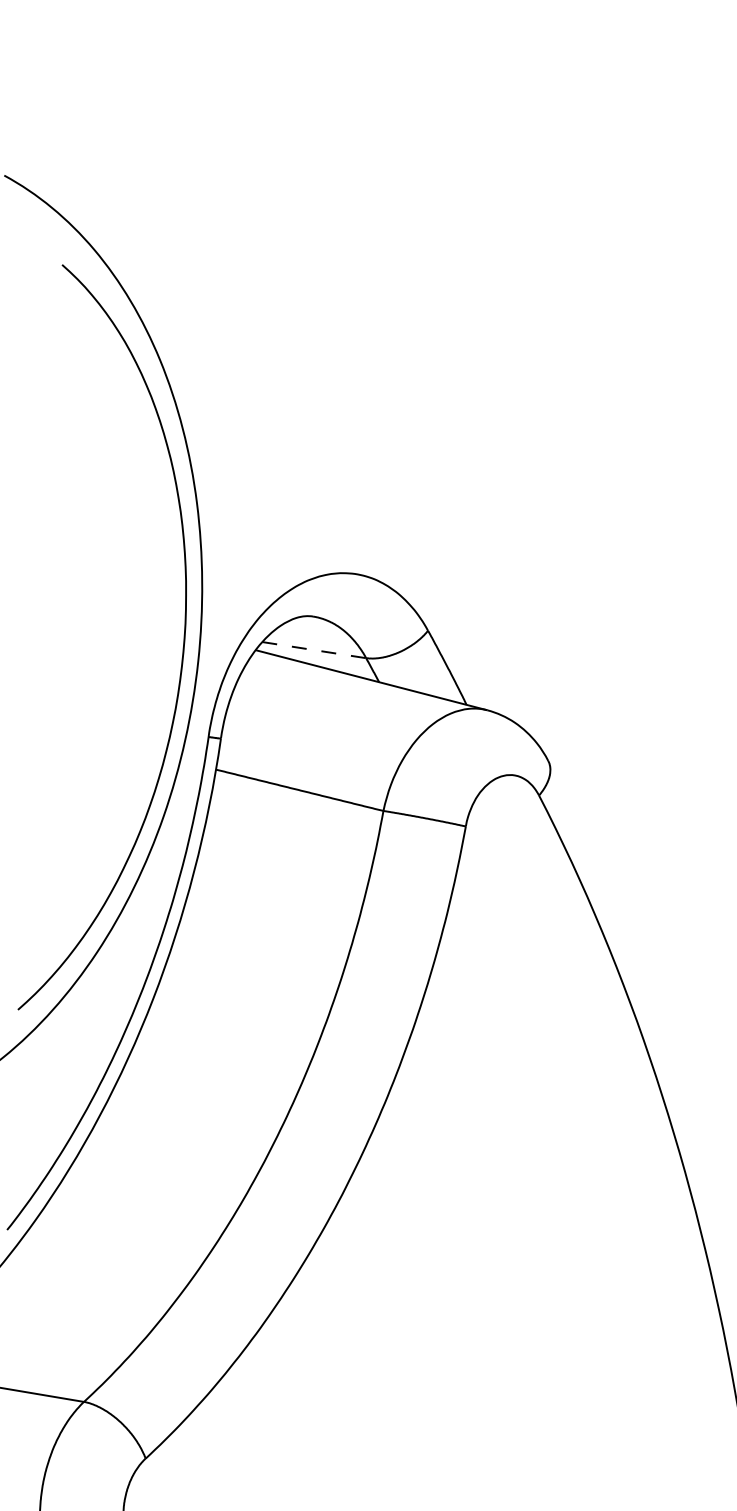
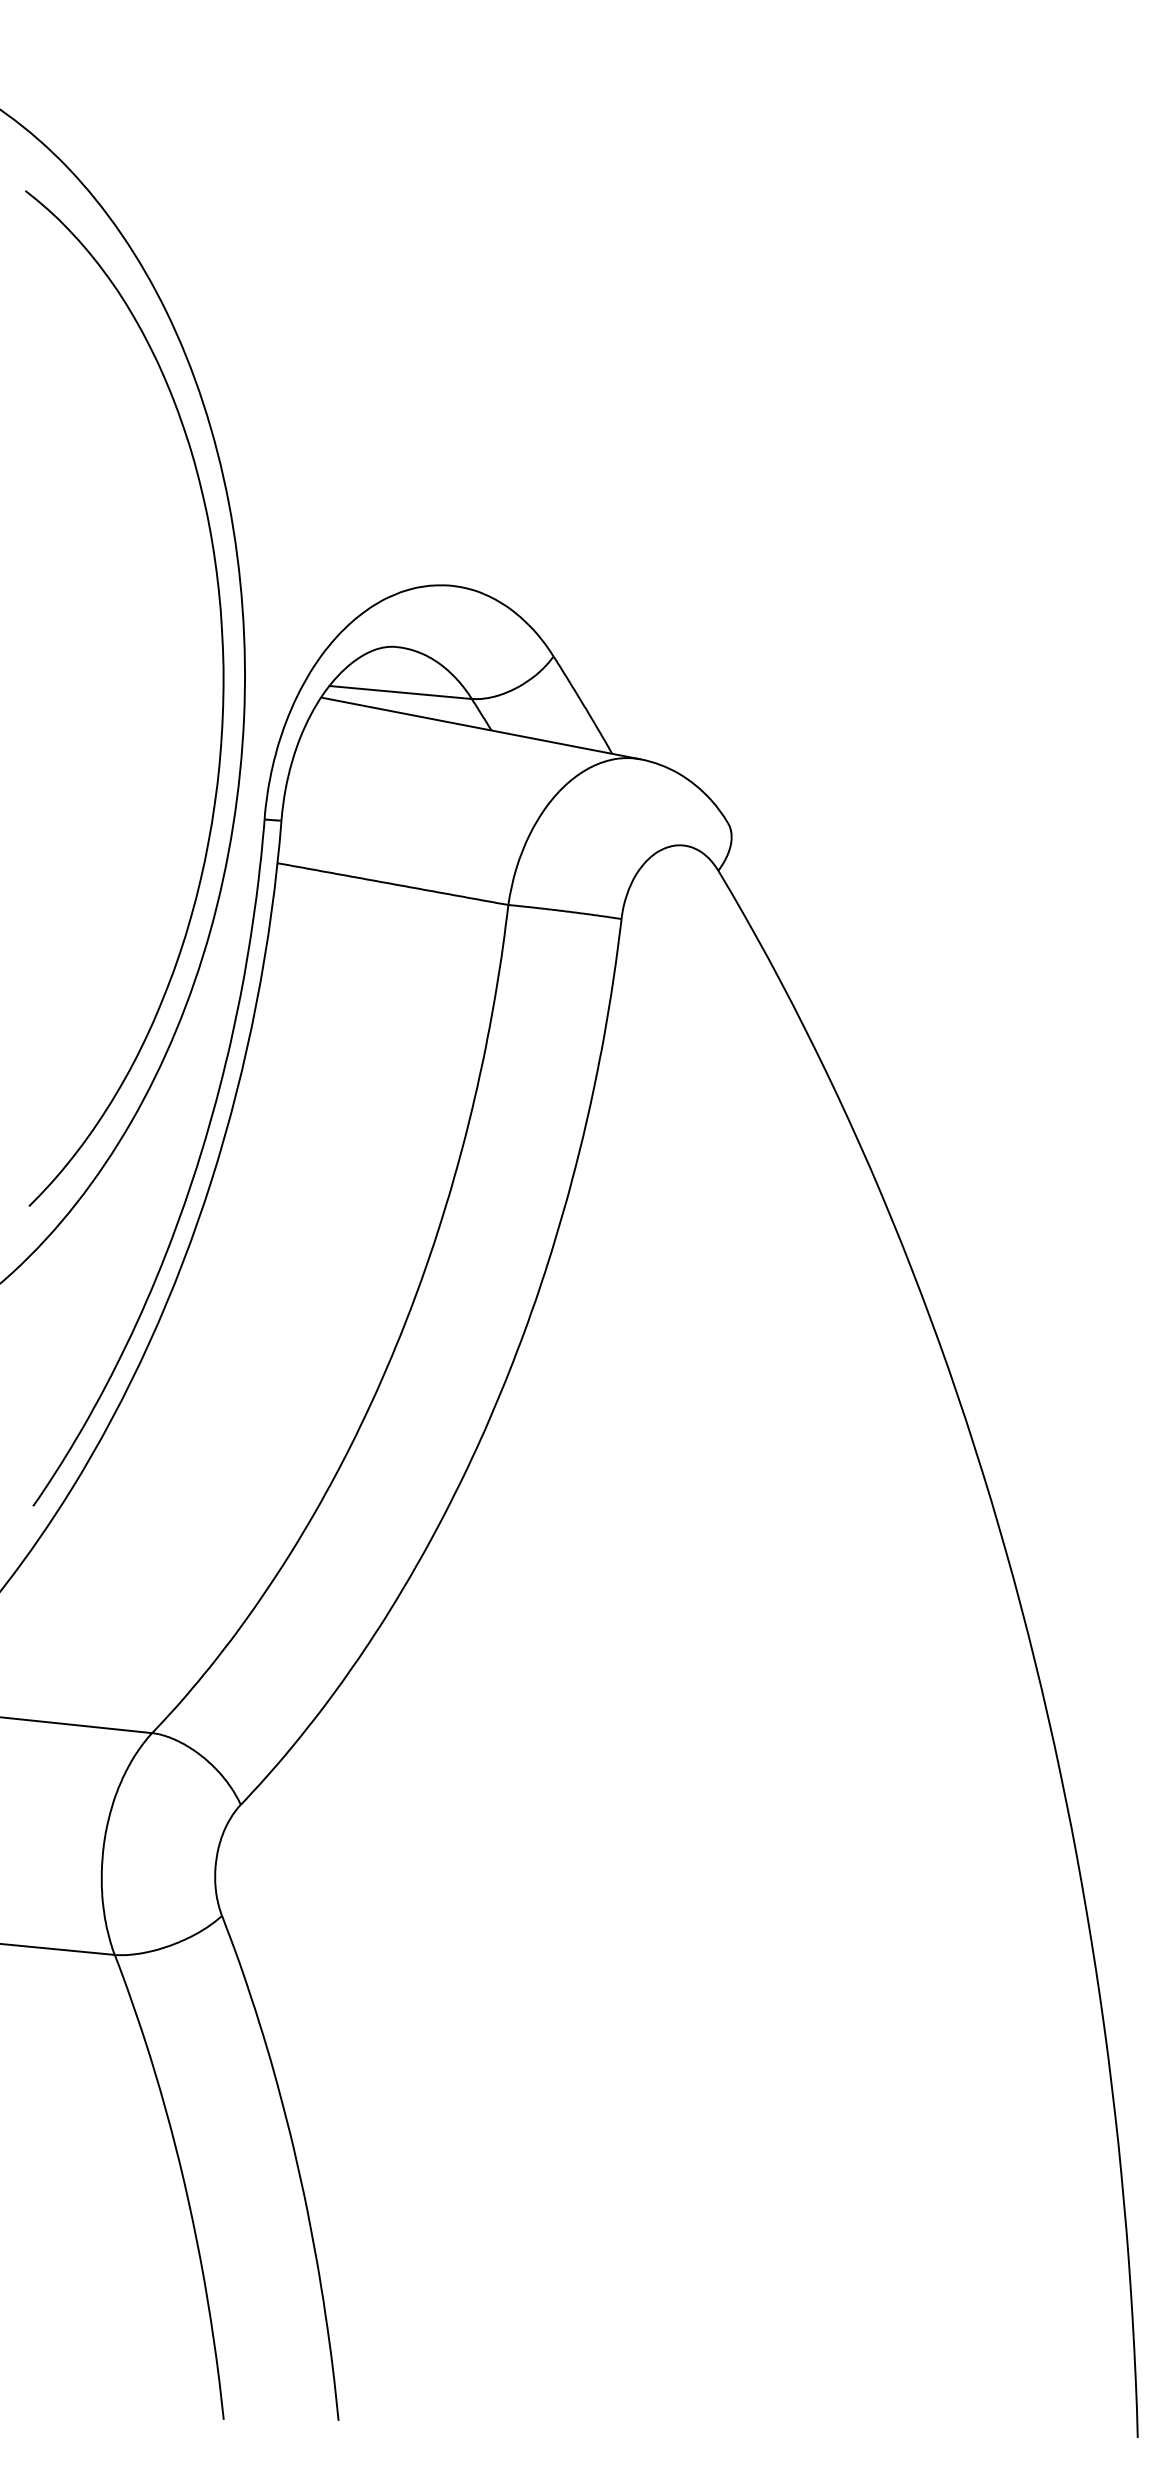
line: (314, 650) -> (401, 692), dashed -> solid

